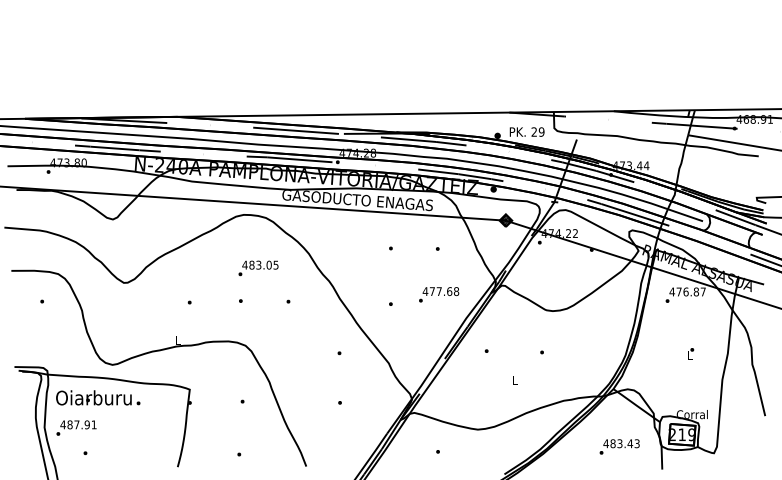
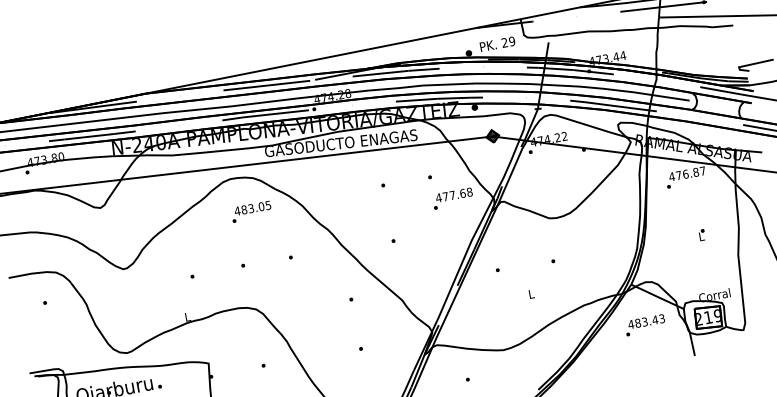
text: (258, 268) -> (251, 211), moved
text: (439, 294) -> (453, 198), moved
text: (619, 446) -> (644, 324), moved

